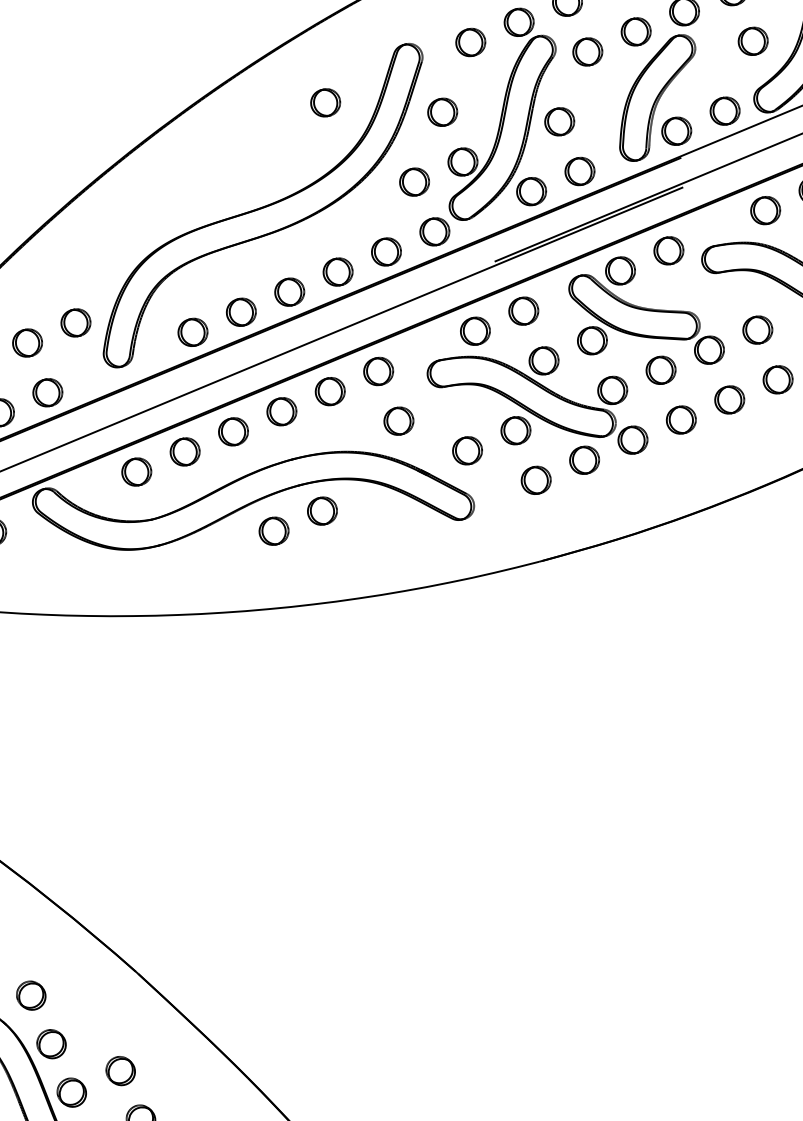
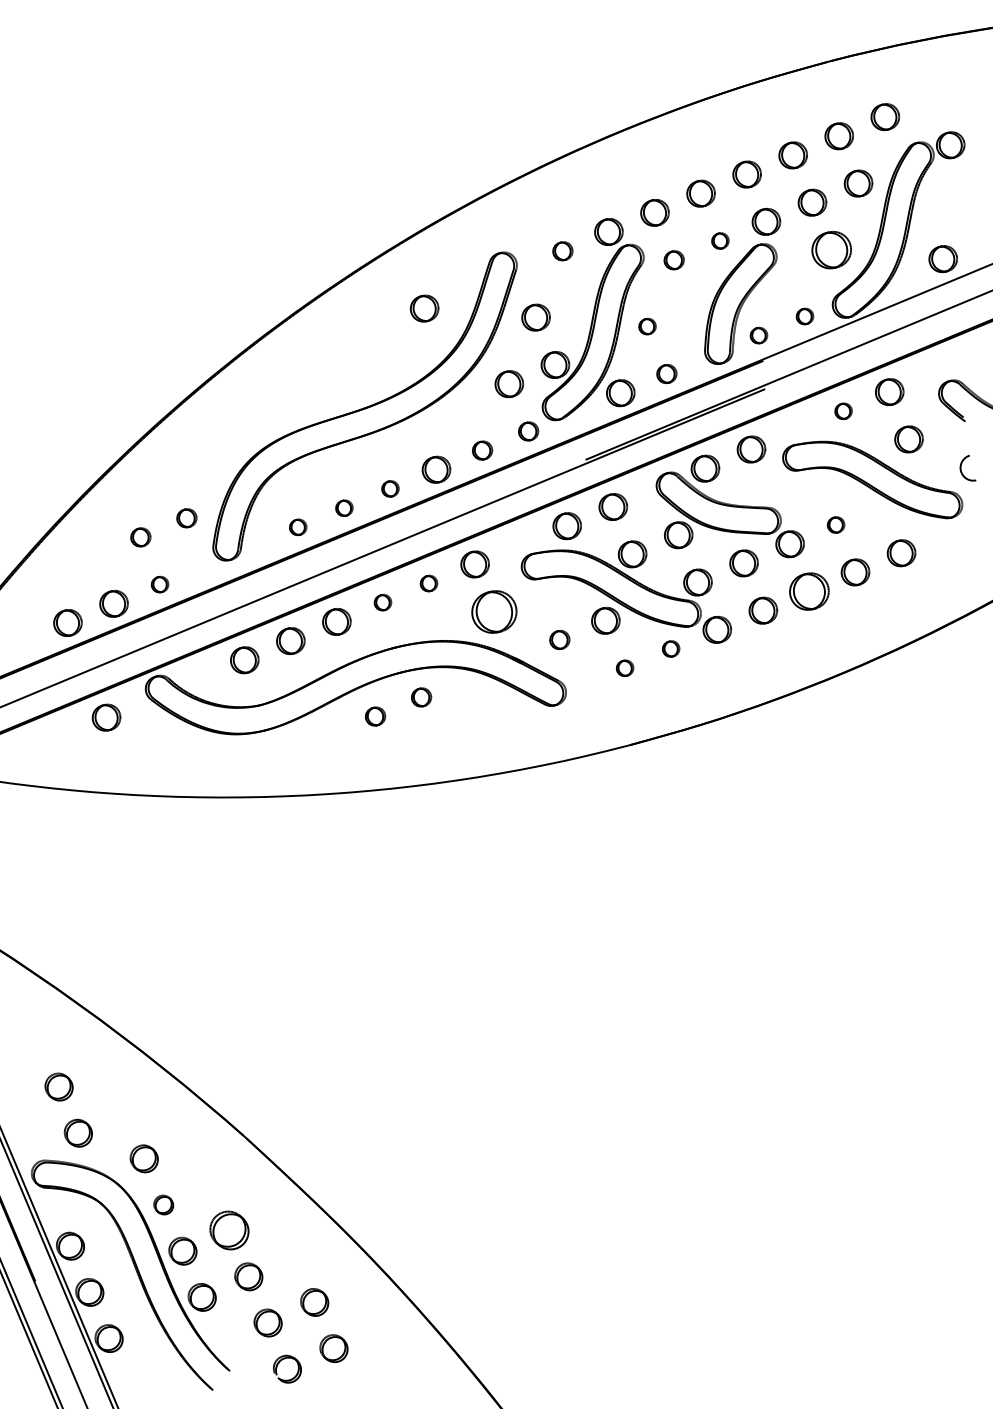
part: (636, 31) -> (720, 240), size x0.6
part: (752, 40) -> (831, 249), size x1.4
part: (470, 42) -> (562, 251), size x0.7
part: (586, 52) -> (673, 260), size x0.7
part: (724, 111) -> (804, 316), size x0.6
part: (559, 121) -> (647, 326), size x0.6
part: (676, 131) -> (758, 335), size x0.6
part: (579, 170) -> (666, 373), size x0.7
part: (765, 210) -> (843, 411), size x0.6
part: (434, 231) -> (528, 431), size x0.7
part: (386, 251) -> (482, 450), size x0.7
part: (289, 291) -> (390, 488), size x0.6
part: (241, 312) -> (344, 508), size x0.6
part: (75, 323) -> (186, 518), size x0.7
part: (757, 329) -> (835, 524), size x0.6
part: (192, 332) -> (297, 527), size x0.6
part: (27, 343) -> (140, 537), size x0.7
part: (329, 391) -> (428, 583), size x0.6
part: (47, 392) -> (159, 584), size x0.6
part: (729, 399) -> (809, 591), size x1.4
part: (281, 411) -> (382, 602), size x0.6
part: (399, 420) -> (494, 611), size x1.6
part: (467, 450) -> (559, 639), size x0.7
part: (583, 459) -> (670, 648), size x0.6
part: (535, 480) -> (624, 668), size x0.6
part: (322, 511) -> (421, 697), size x0.7
part: (274, 531) -> (375, 716), size x0.7
part: (51, 1043) -> (163, 1204), size x0.7
part: (120, 1070) -> (229, 1230), size x1.4

